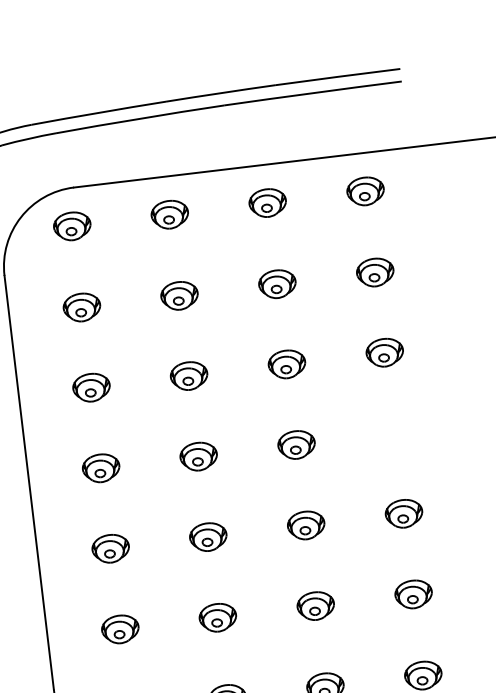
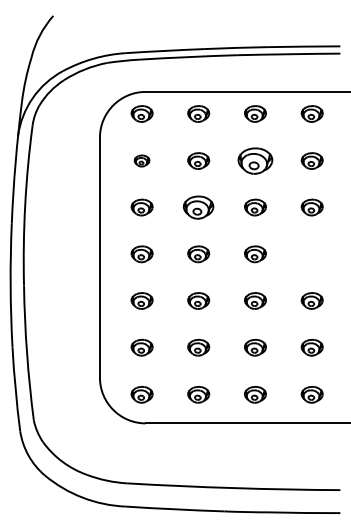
part: (277, 283) -> (255, 160), size x1.6
part: (80, 306) -> (141, 160), size x0.7
part: (188, 375) -> (198, 207), size x1.4

